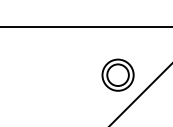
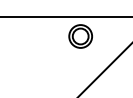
part: (117, 75) -> (80, 36), moved

